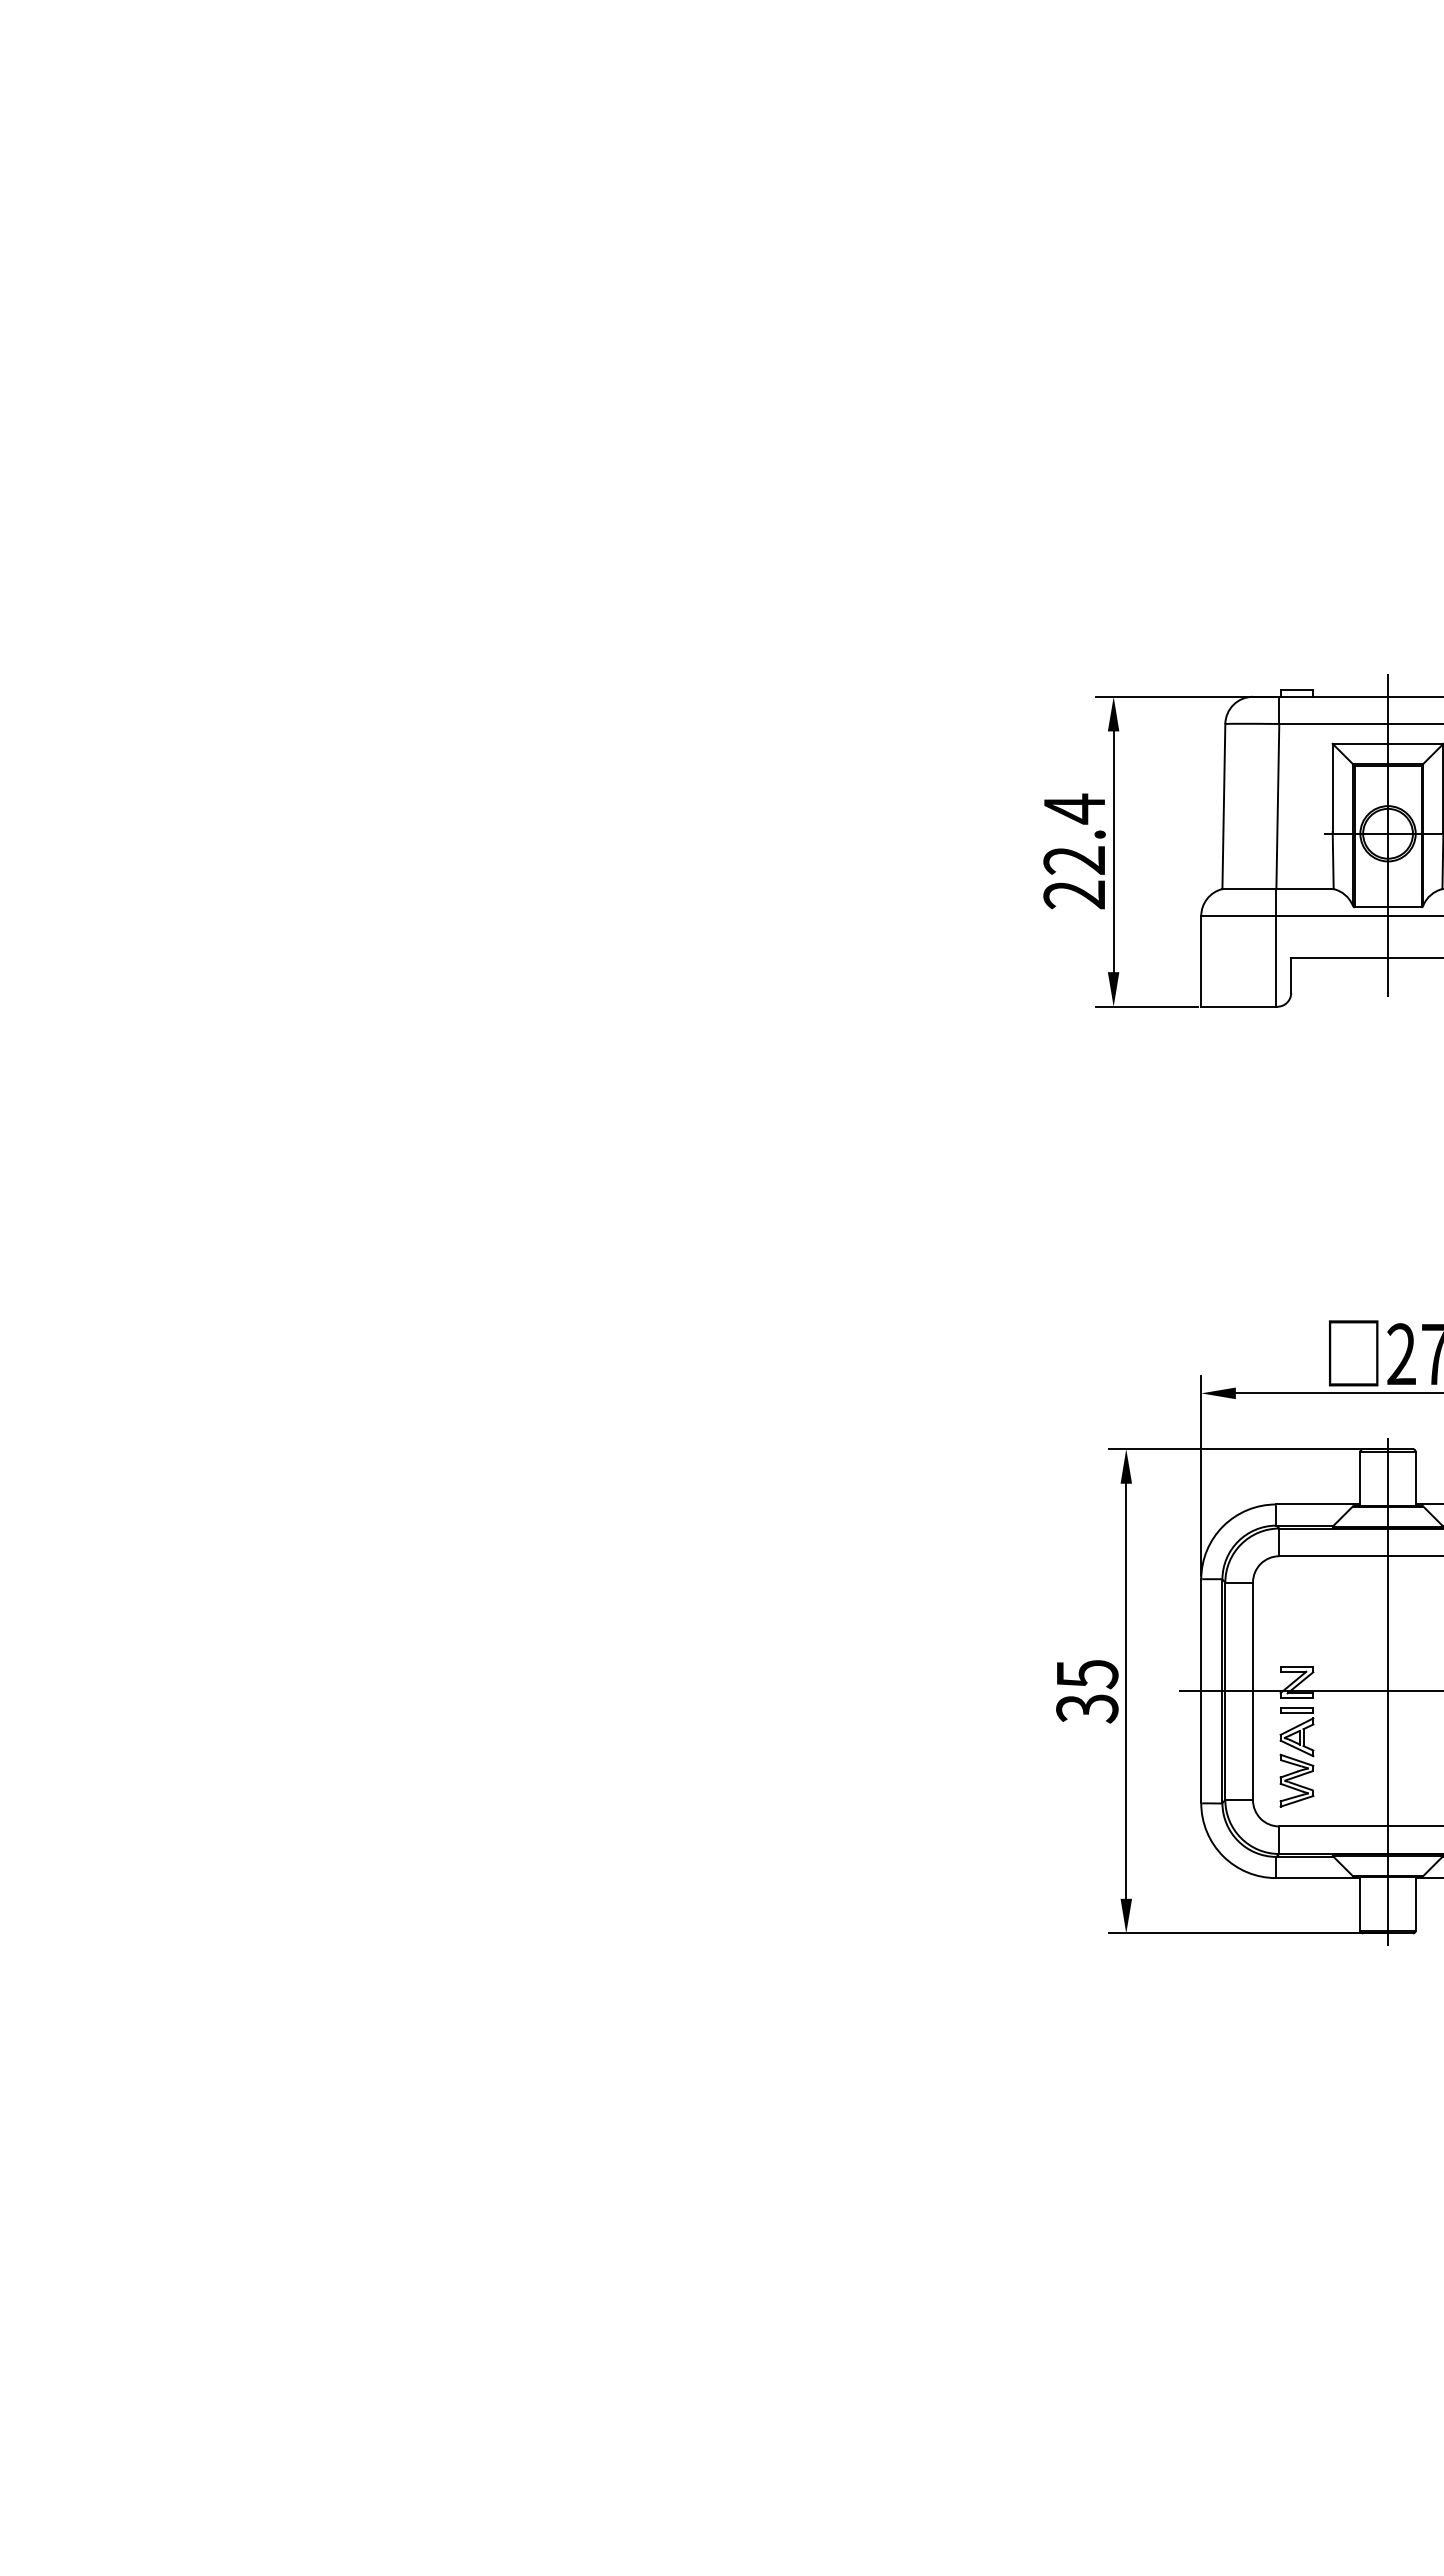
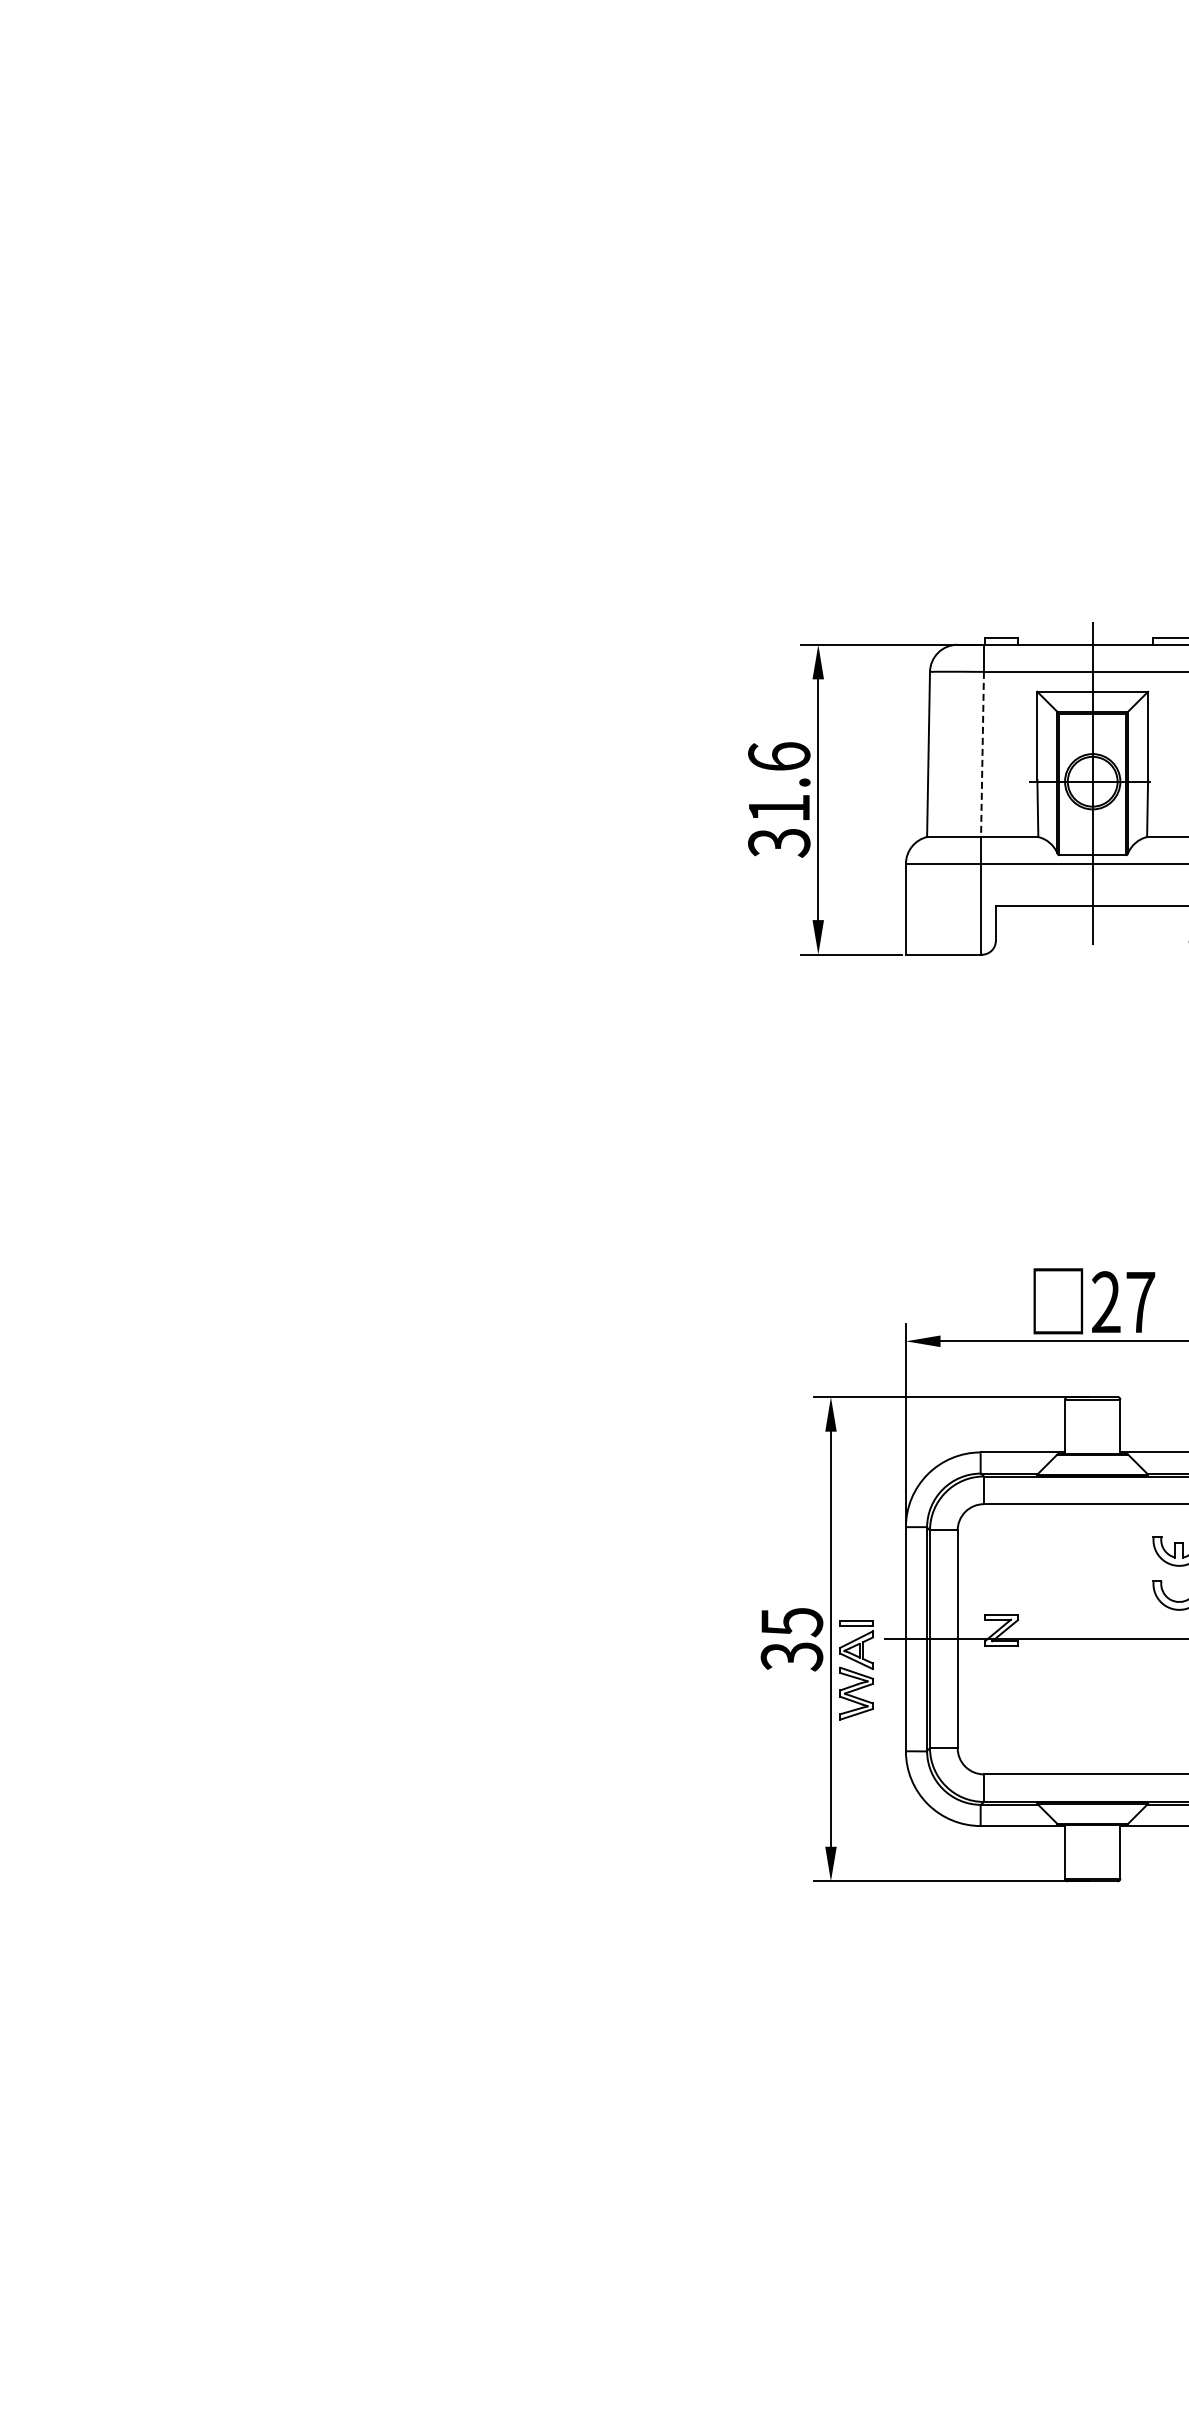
line: (1277, 806) -> (982, 754), solid -> dashed
text: (1074, 851) -> (779, 799), 22.4 -> 31.6
line: (1388, 1691) -> (1093, 1639), removed
part: (1296, 1757) -> (856, 1670), moved

